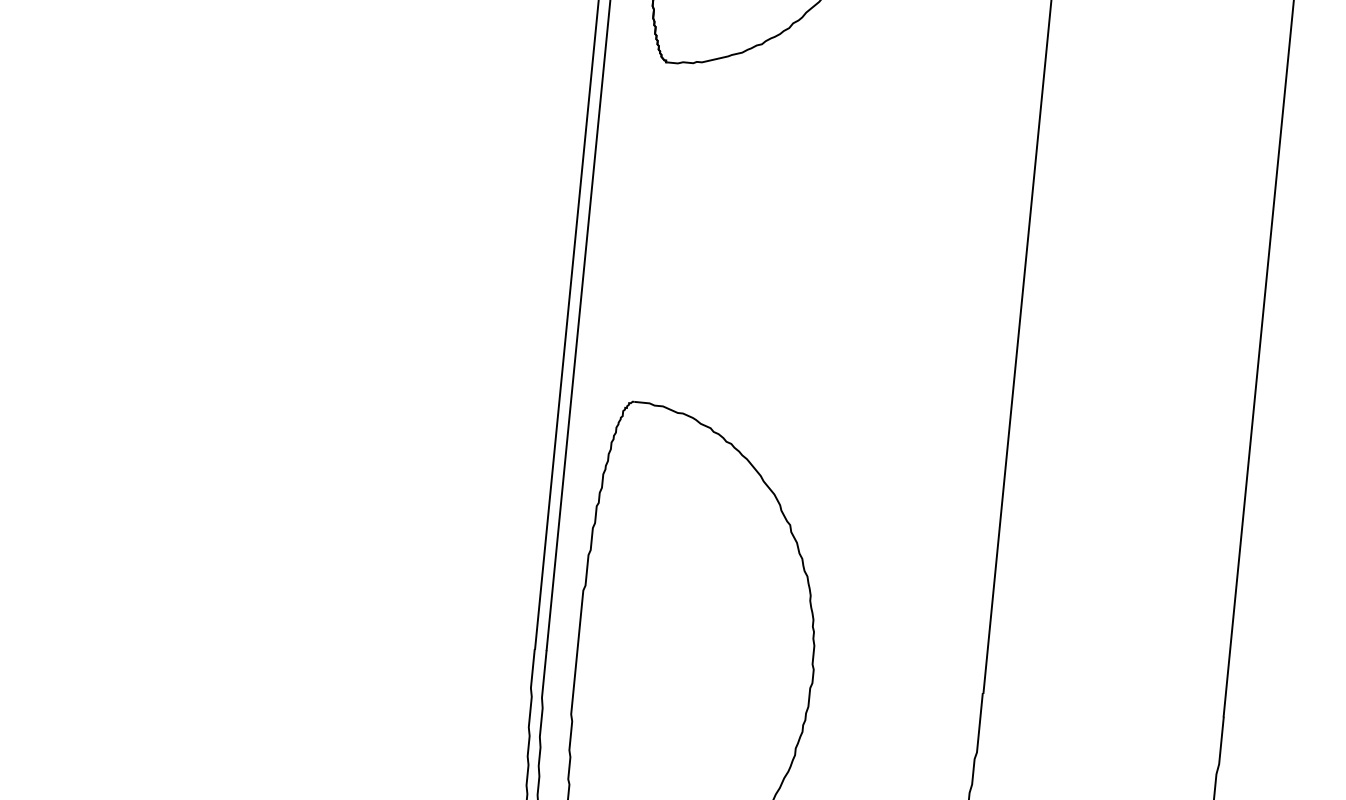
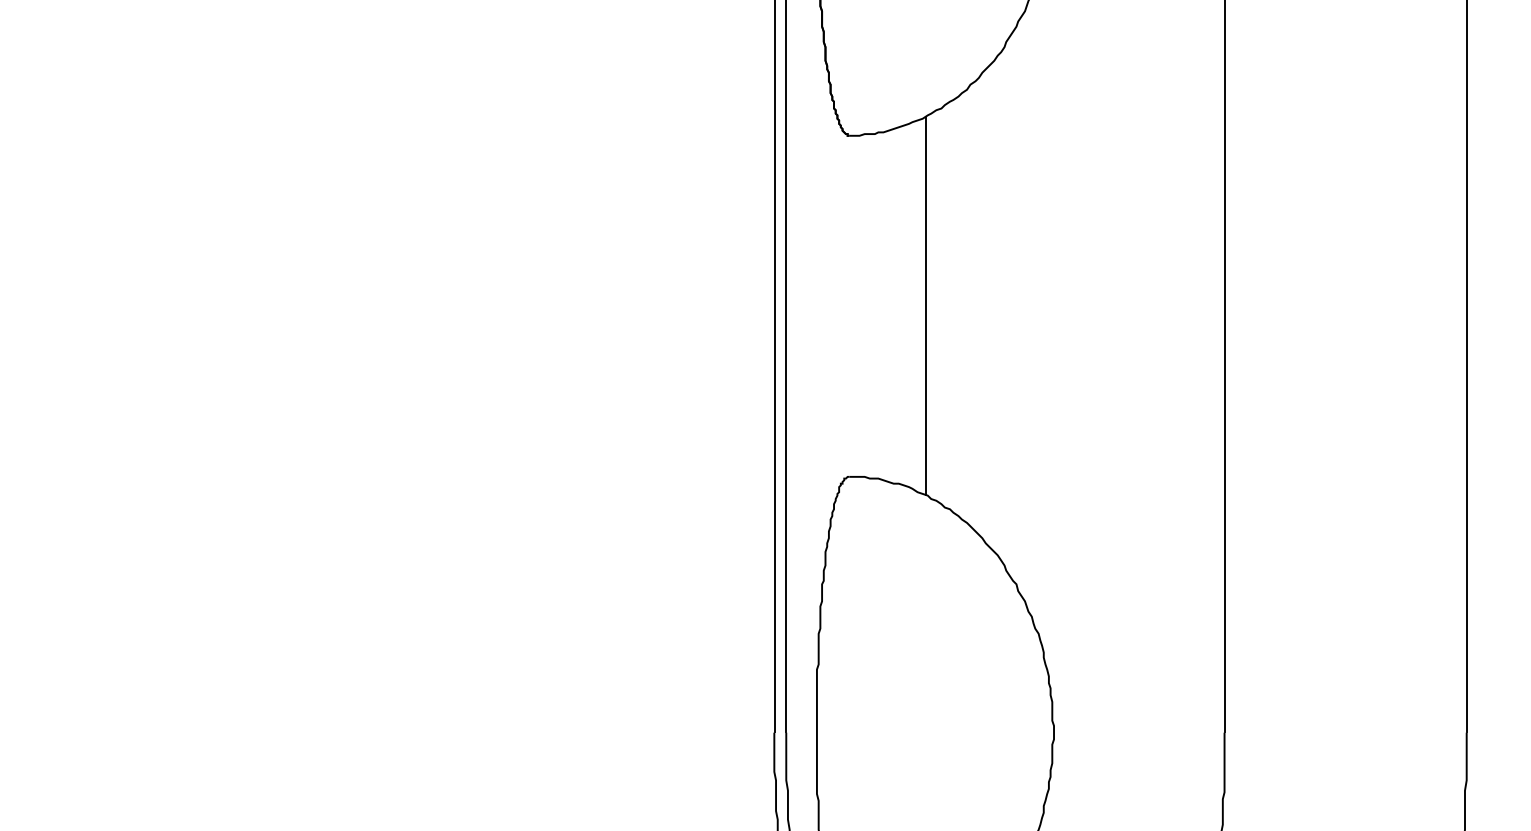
line: (727, 238) -> (926, 305), added

